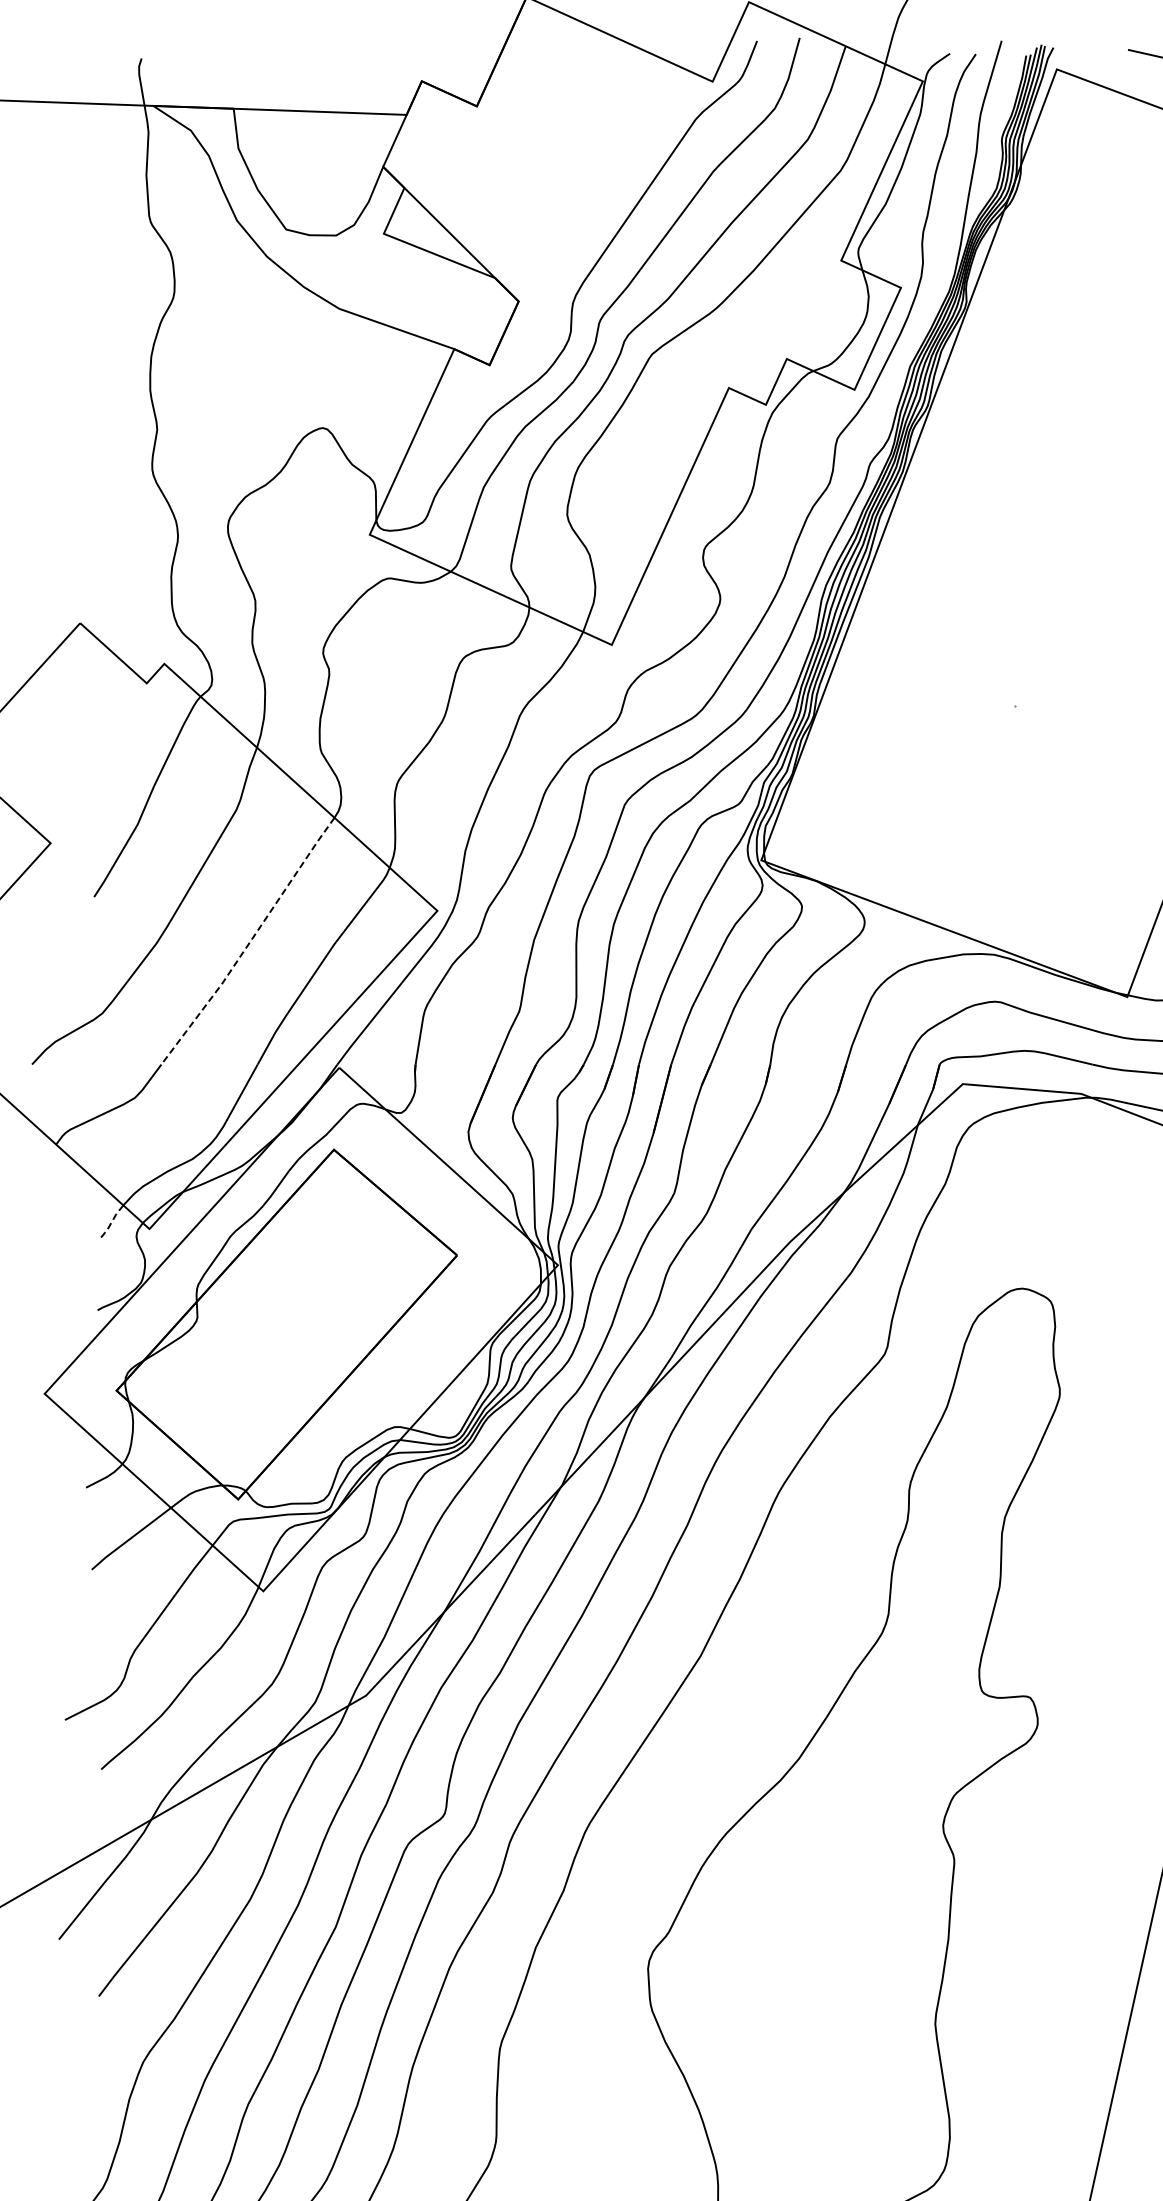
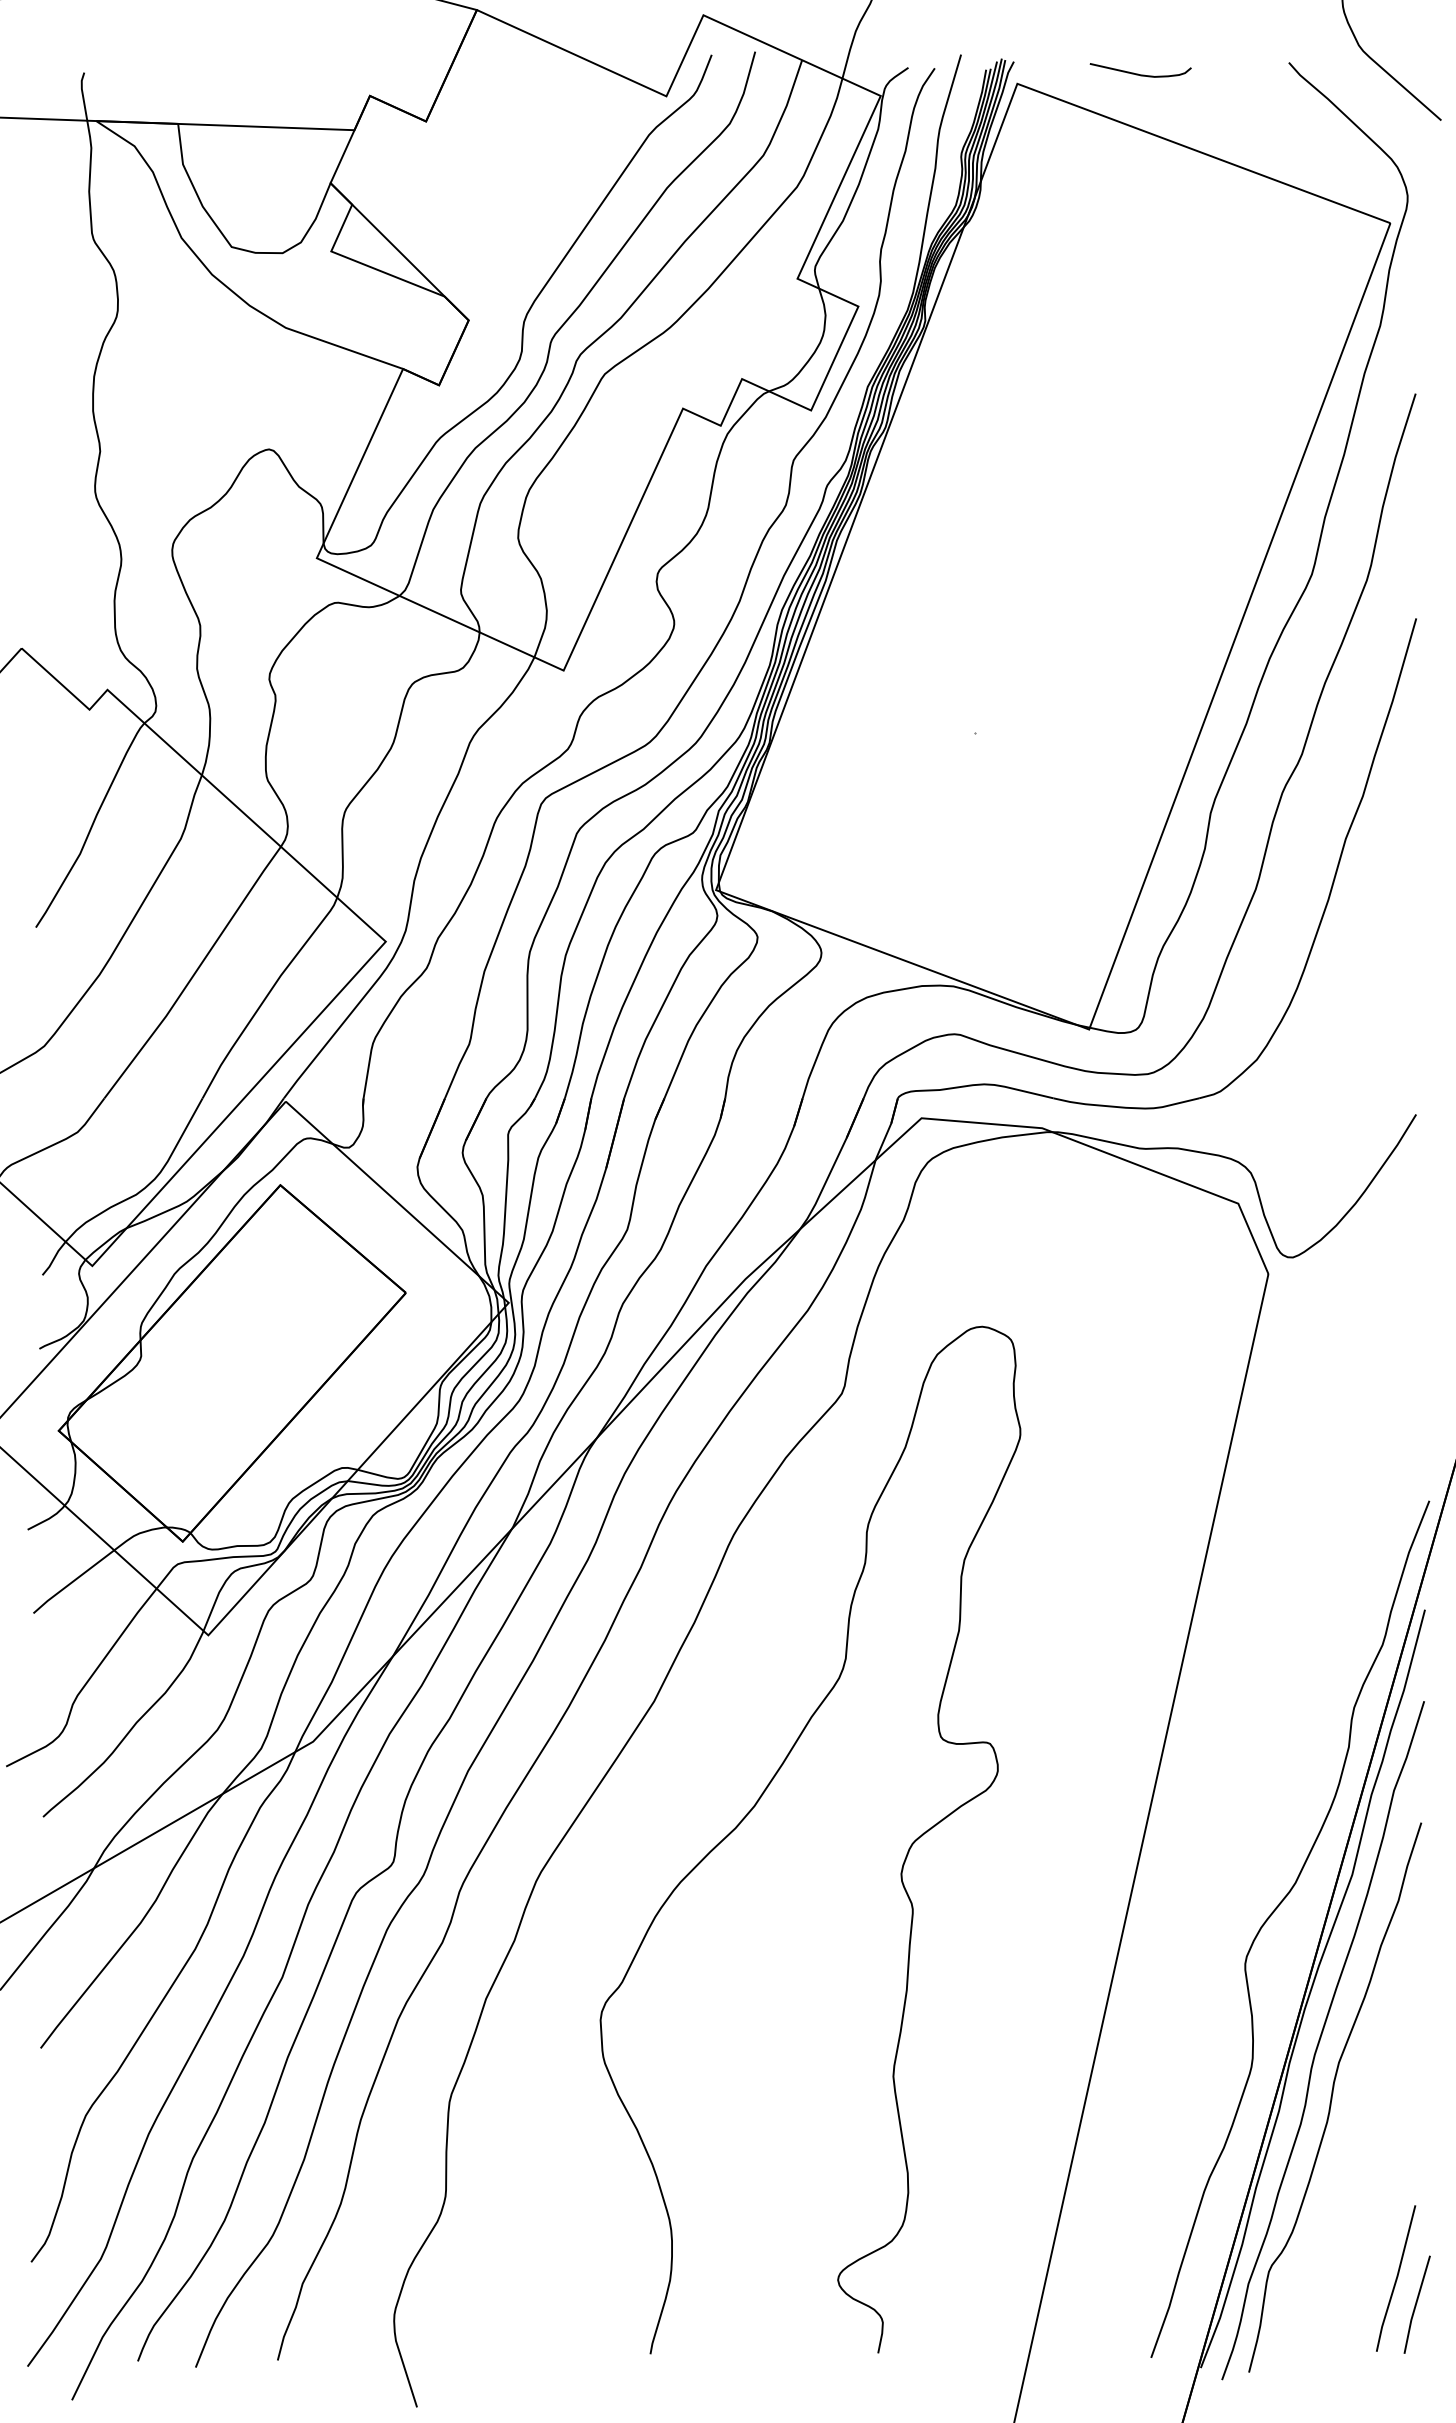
line: (249, 943) -> (194, 974), dashed -> solid
line: (111, 1222) -> (53, 1259), dashed -> solid

